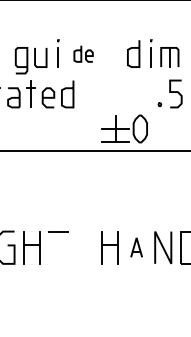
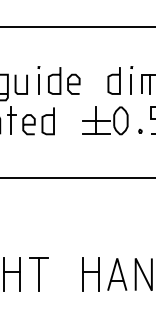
part: (83, 53) -> (64, 80), size x1.67
part: (124, 128) -> (105, 120), moved
line: (58, 247) -> (39, 274), added
part: (136, 247) -> (117, 274), size x1.67

